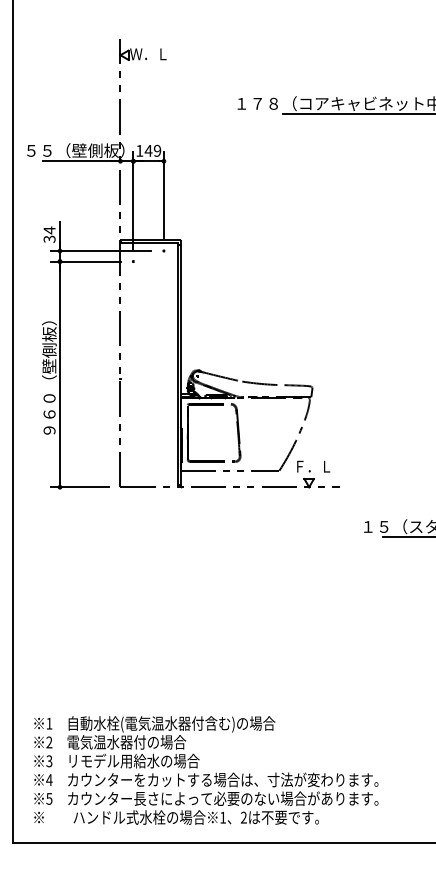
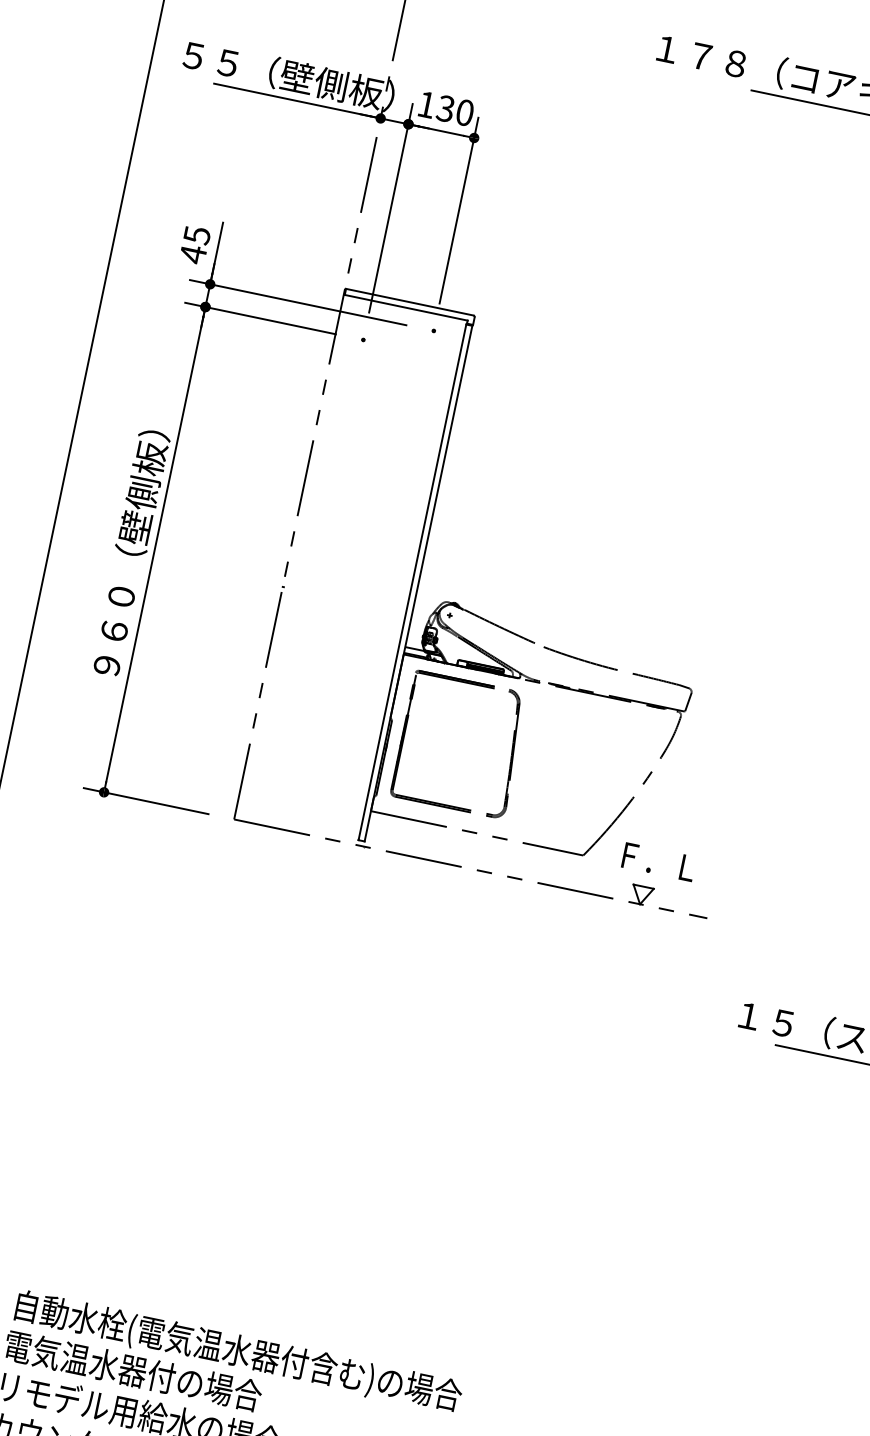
text: (152, 150) -> (454, 109), 149 -> 130
text: (49, 234) -> (195, 244), 34 -> 45

